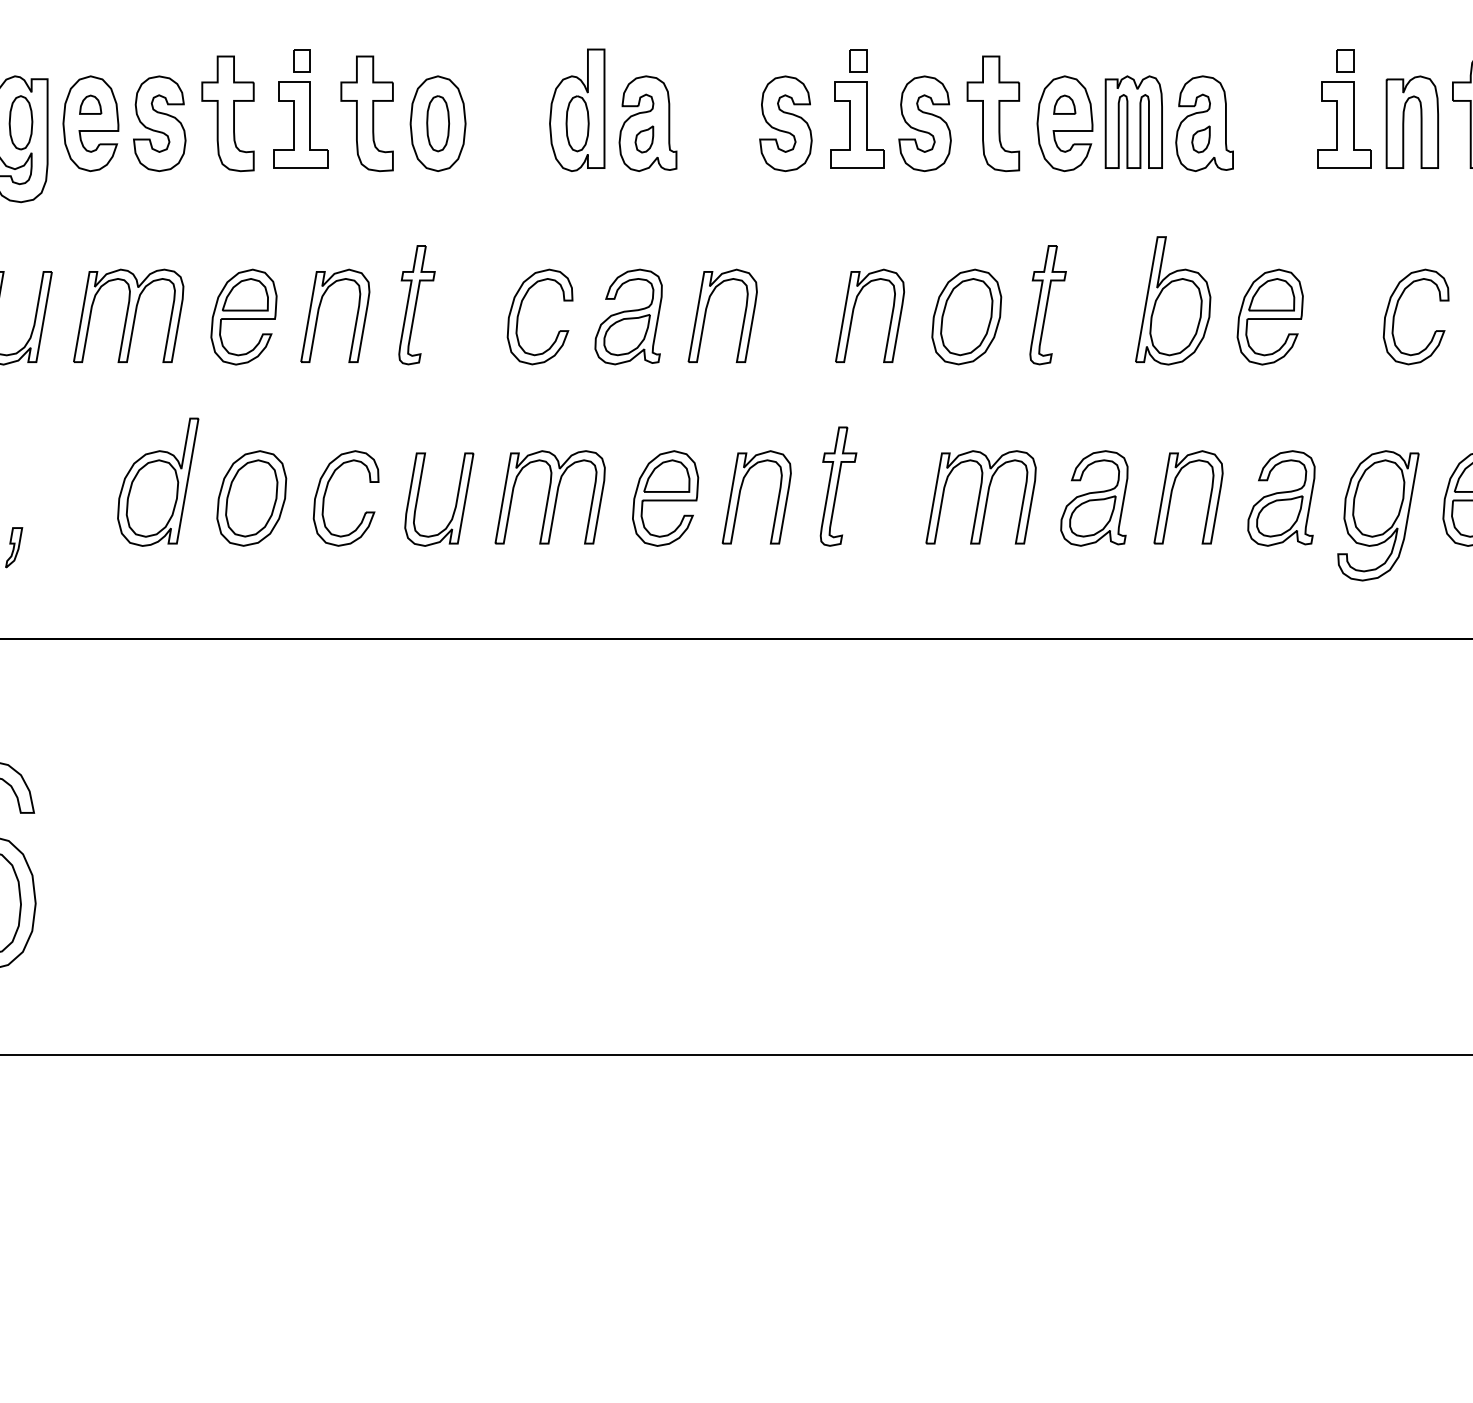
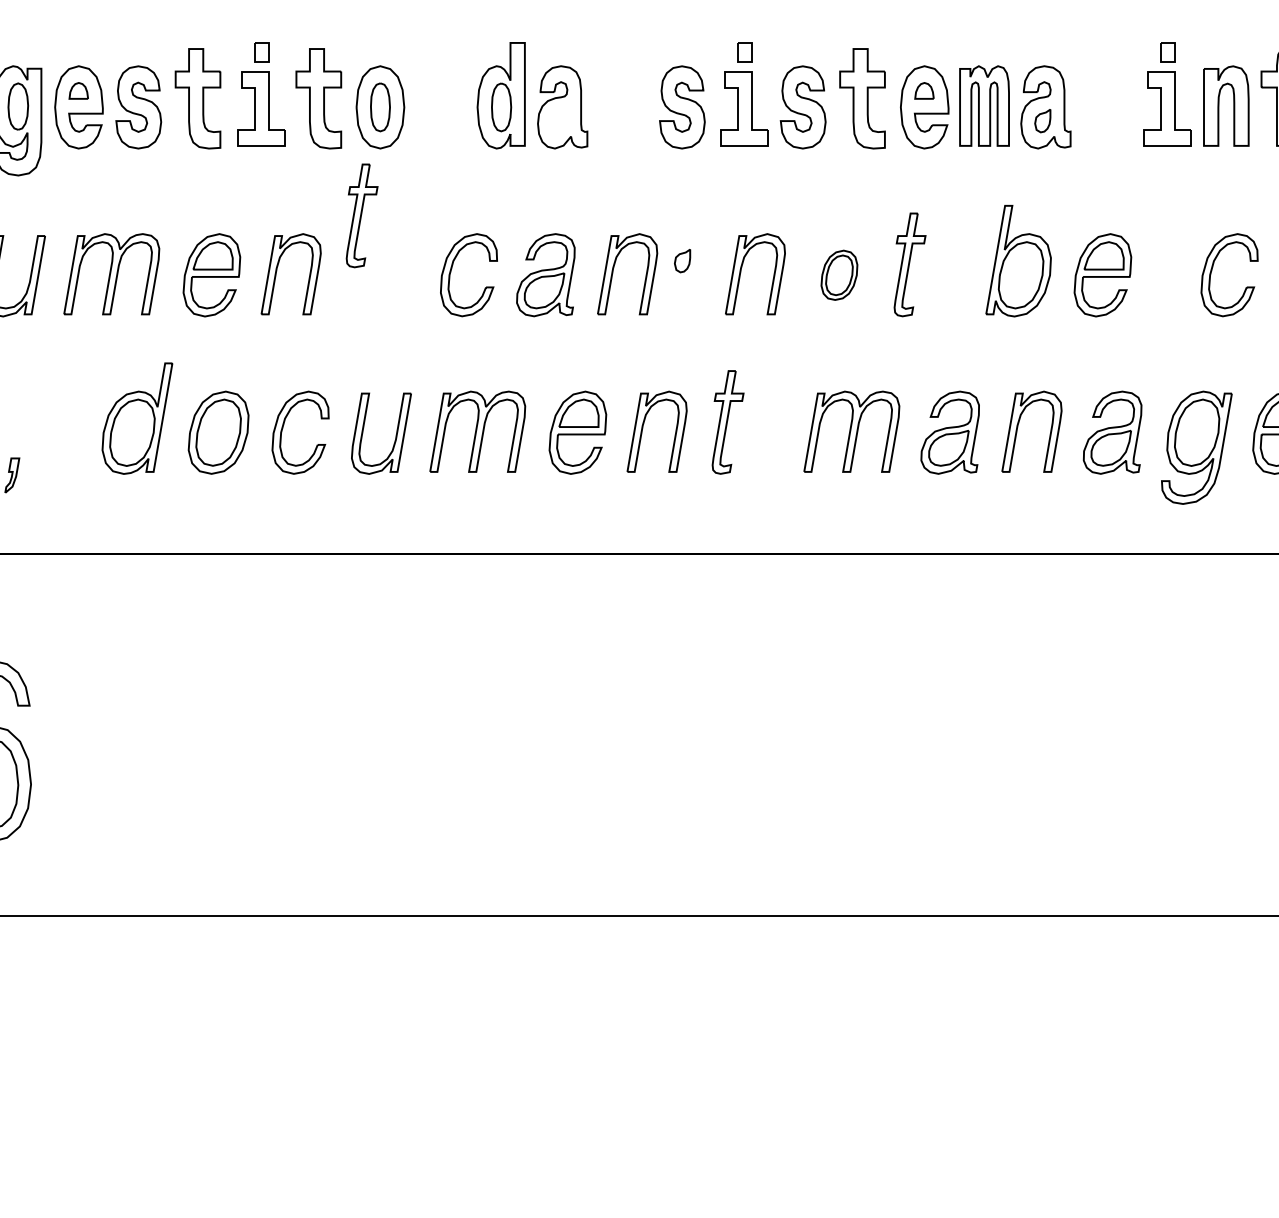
part: (644, 139) -> (682, 261), moved
part: (416, 304) -> (361, 215), moved
part: (966, 317) -> (839, 275), size x0.6

